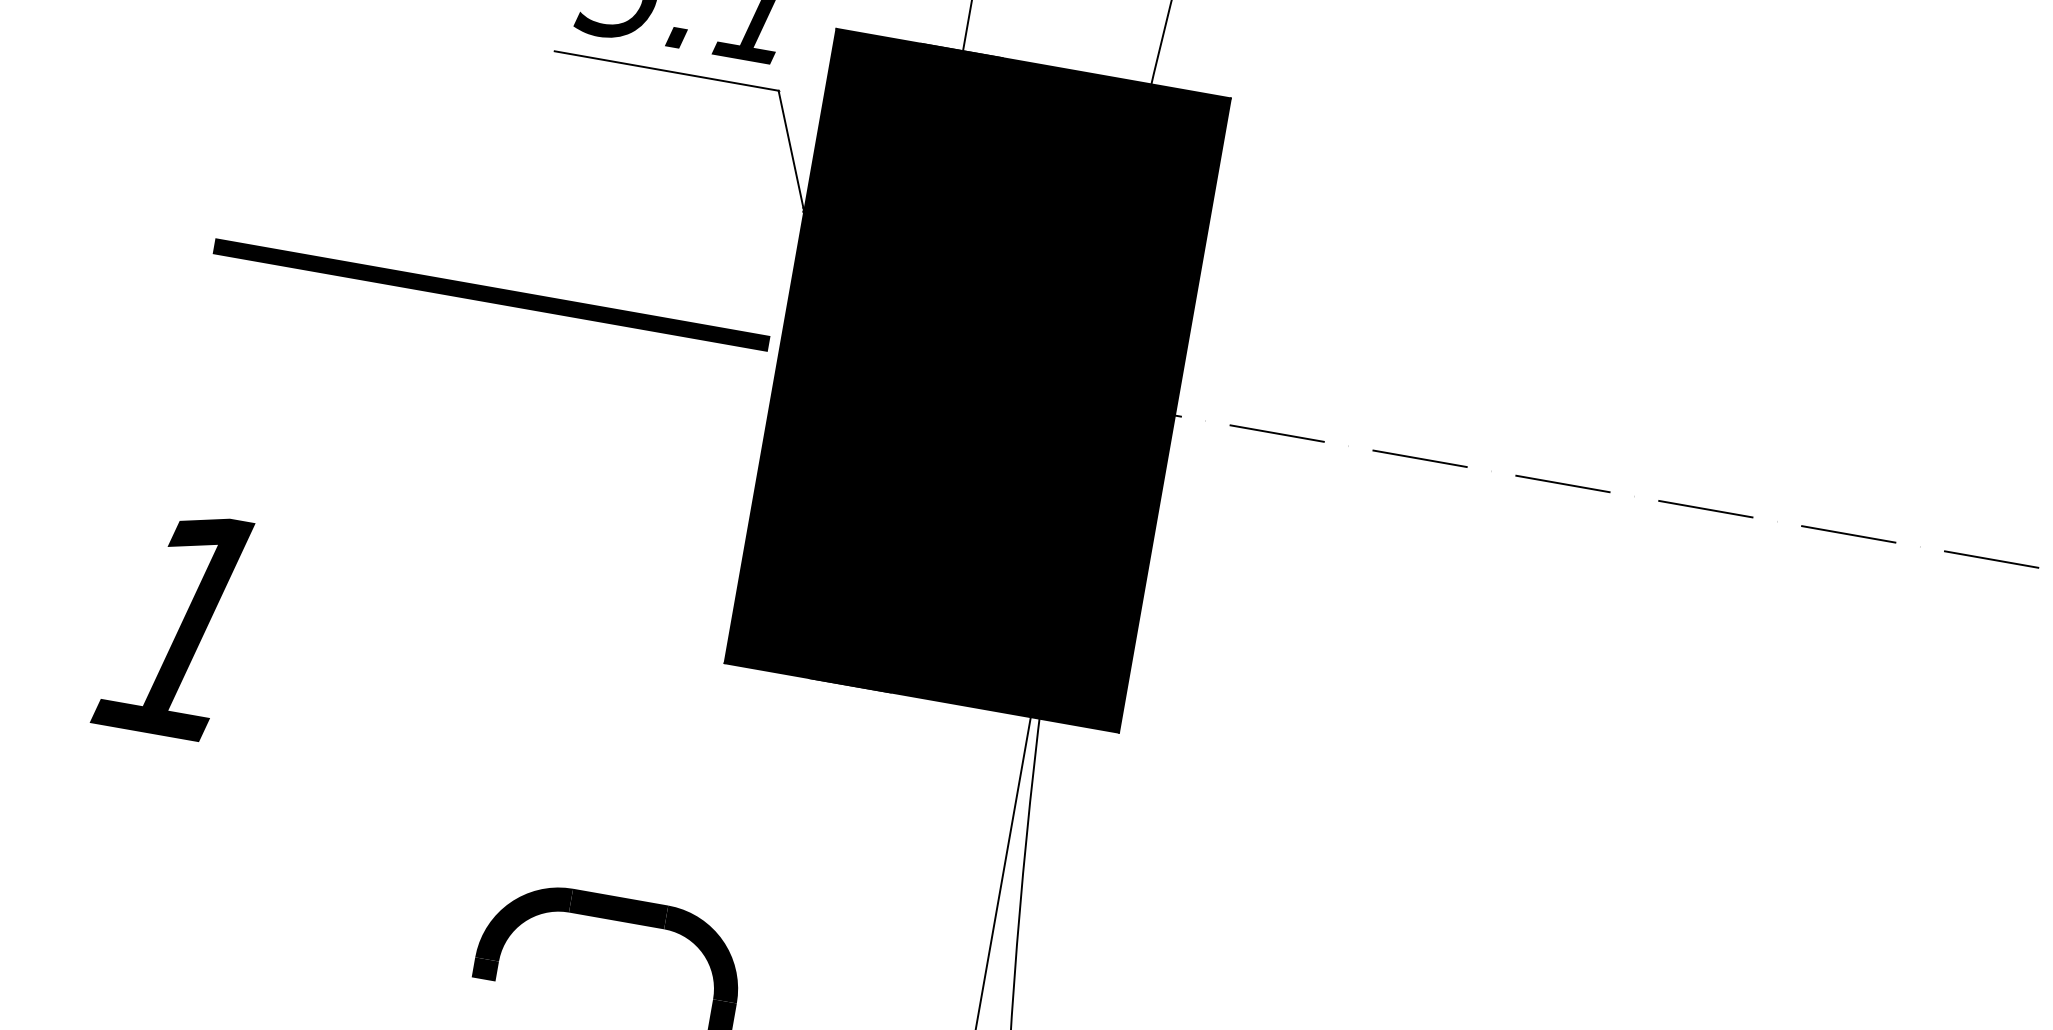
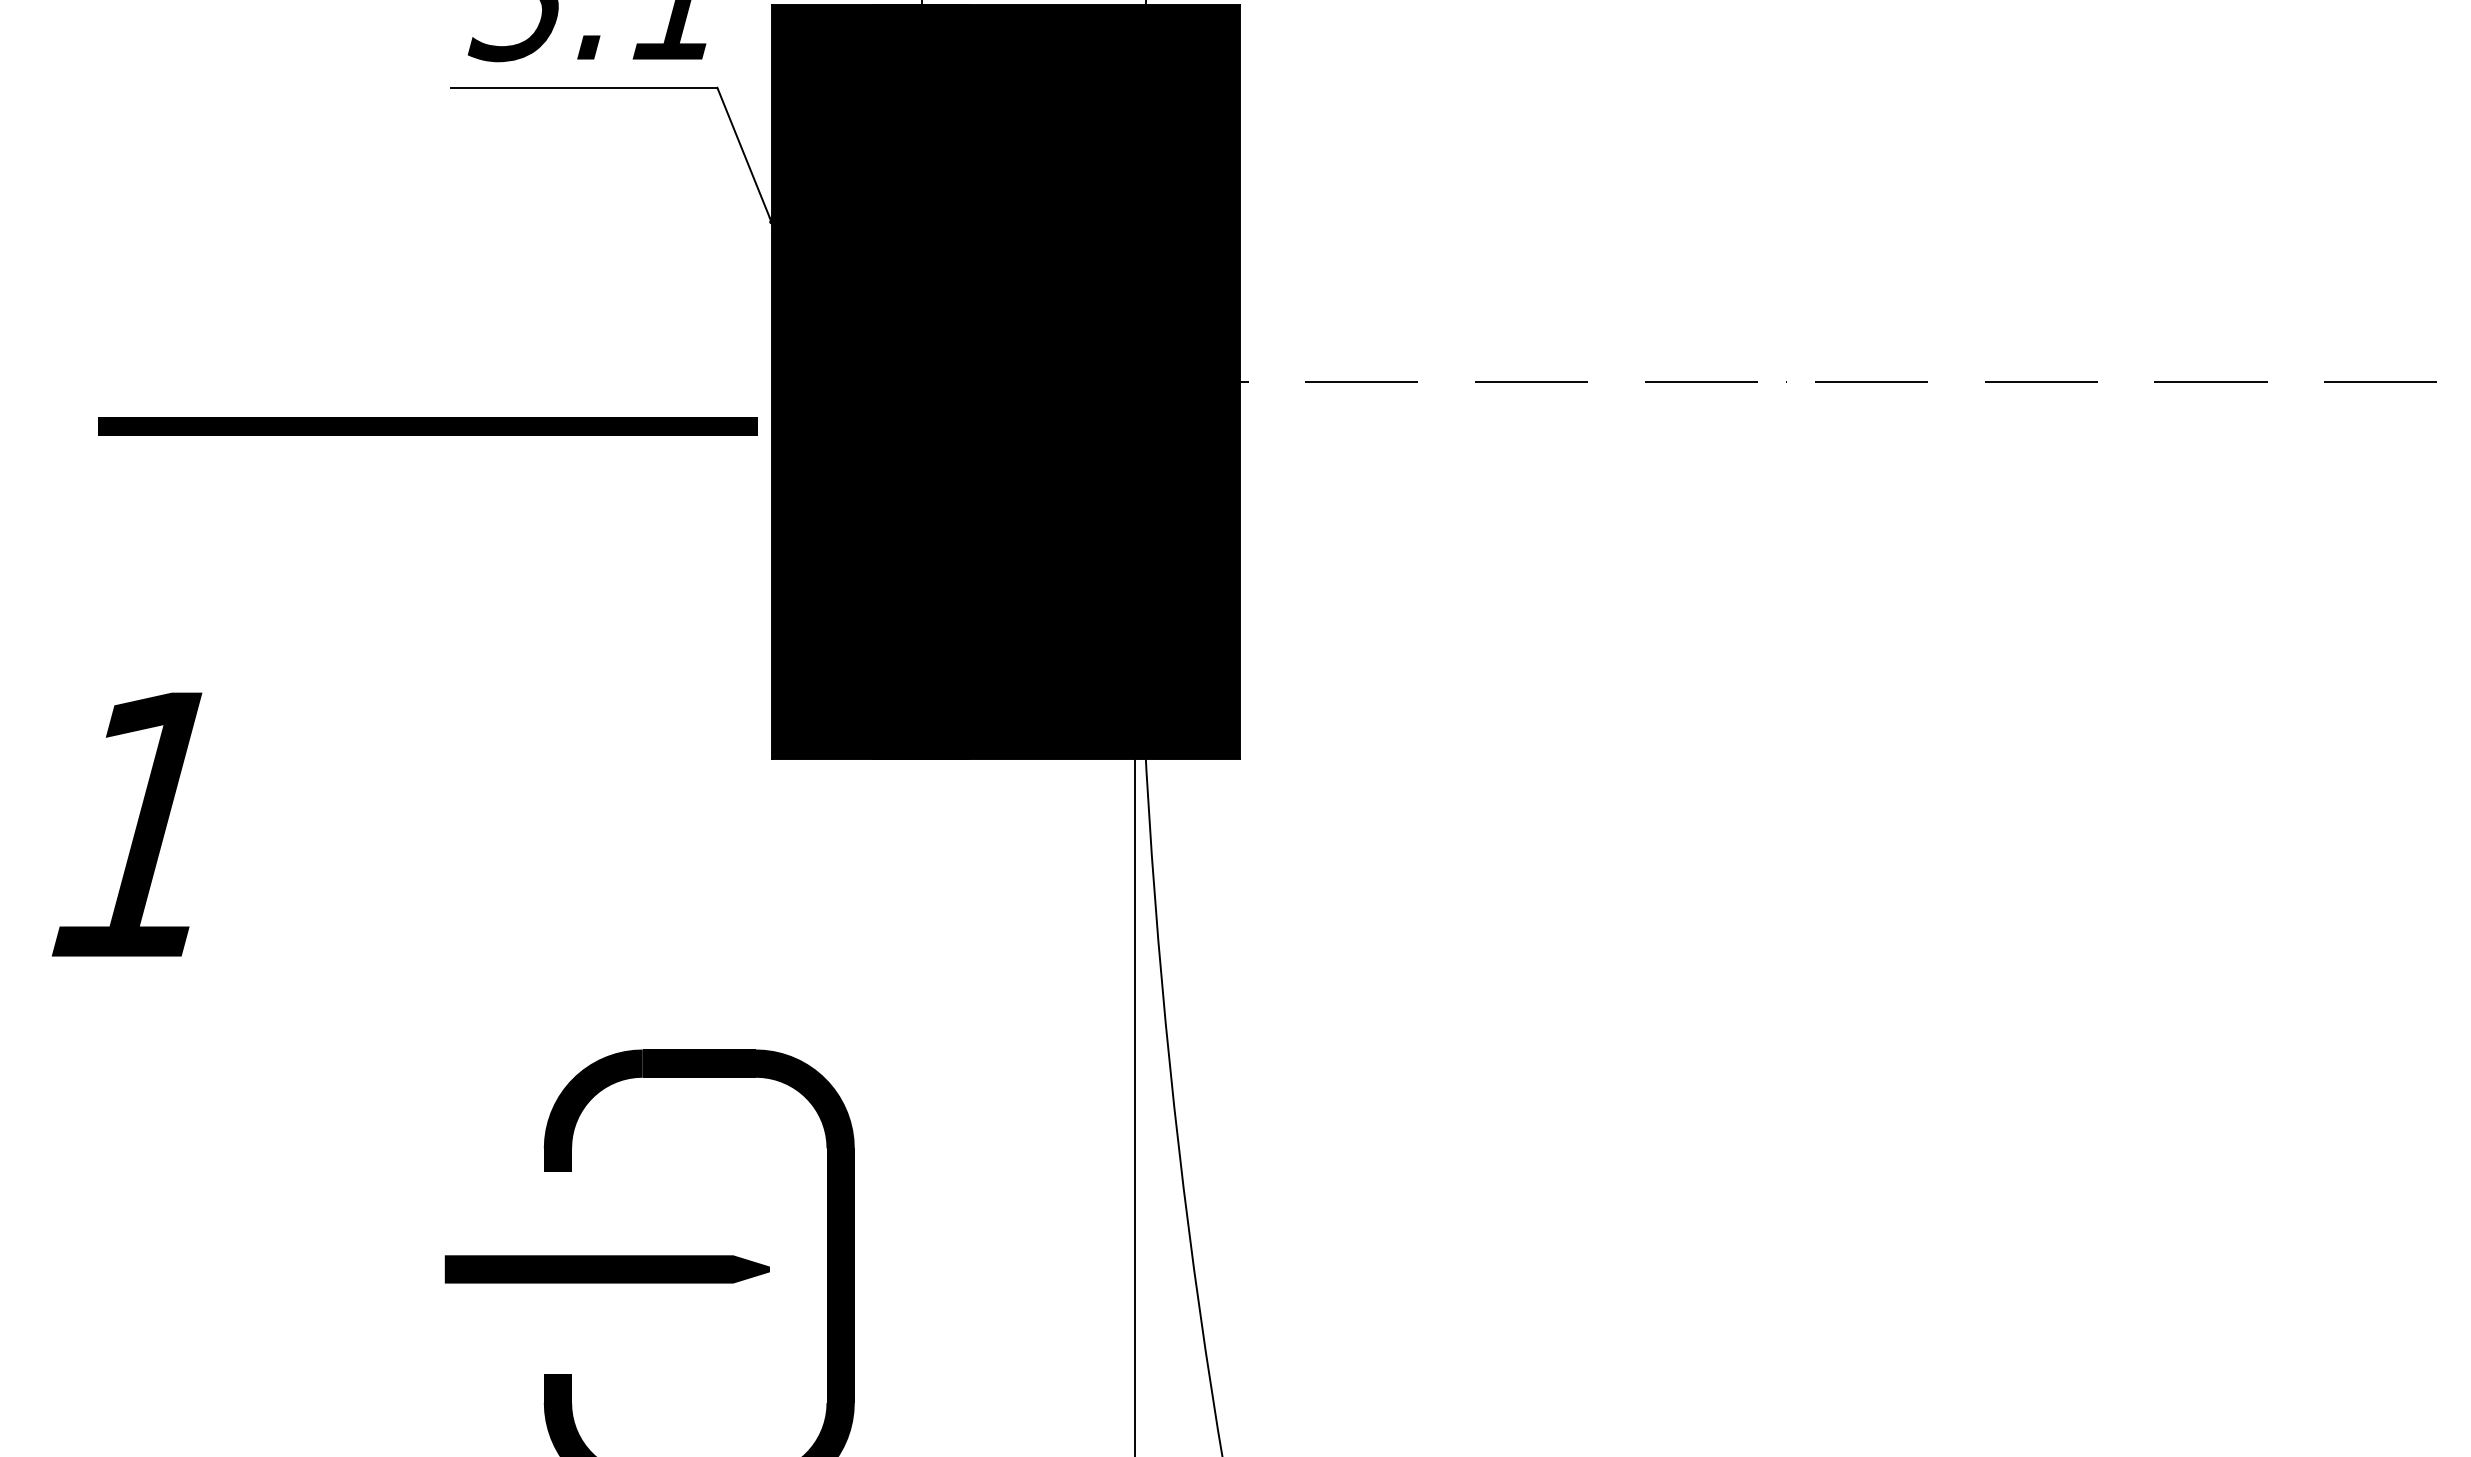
part: (491, 294) -> (427, 426), moved

